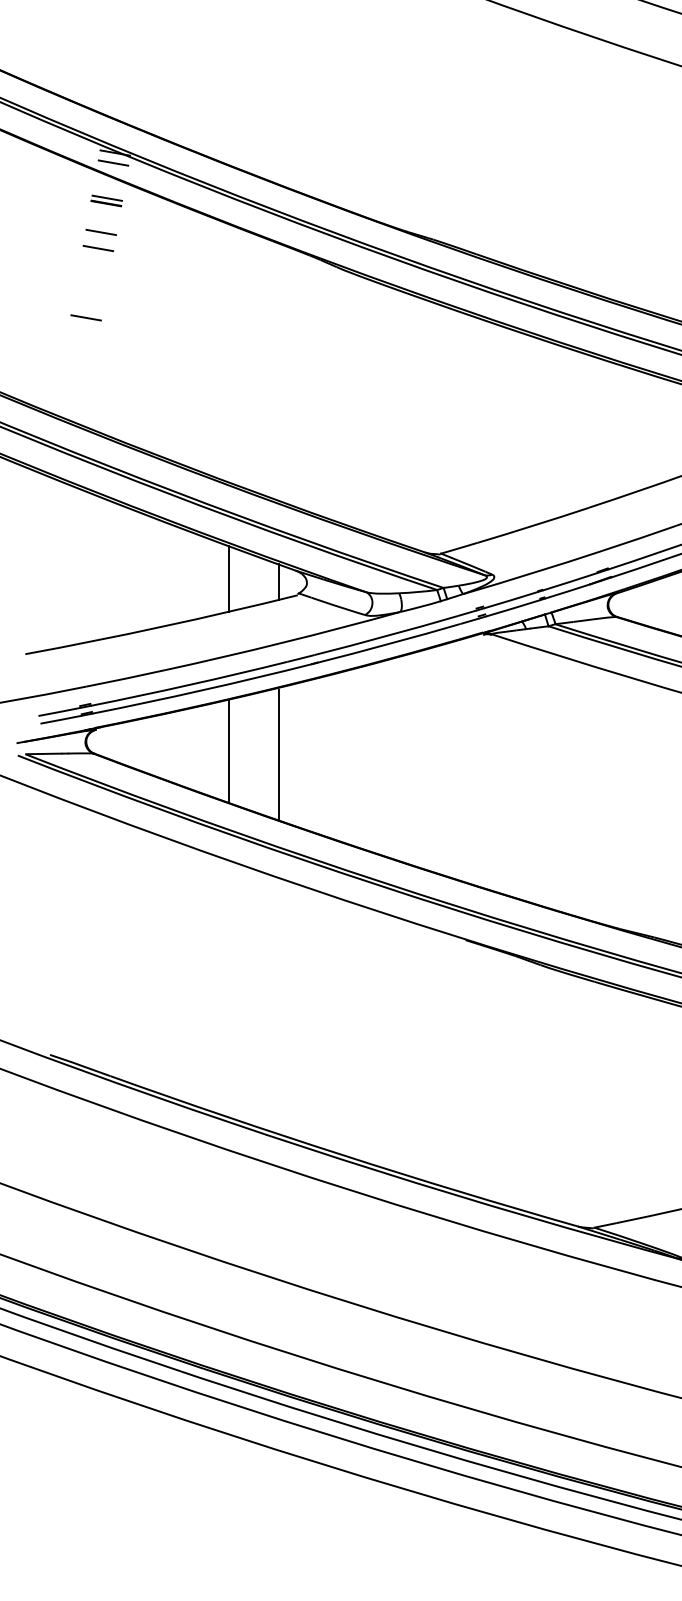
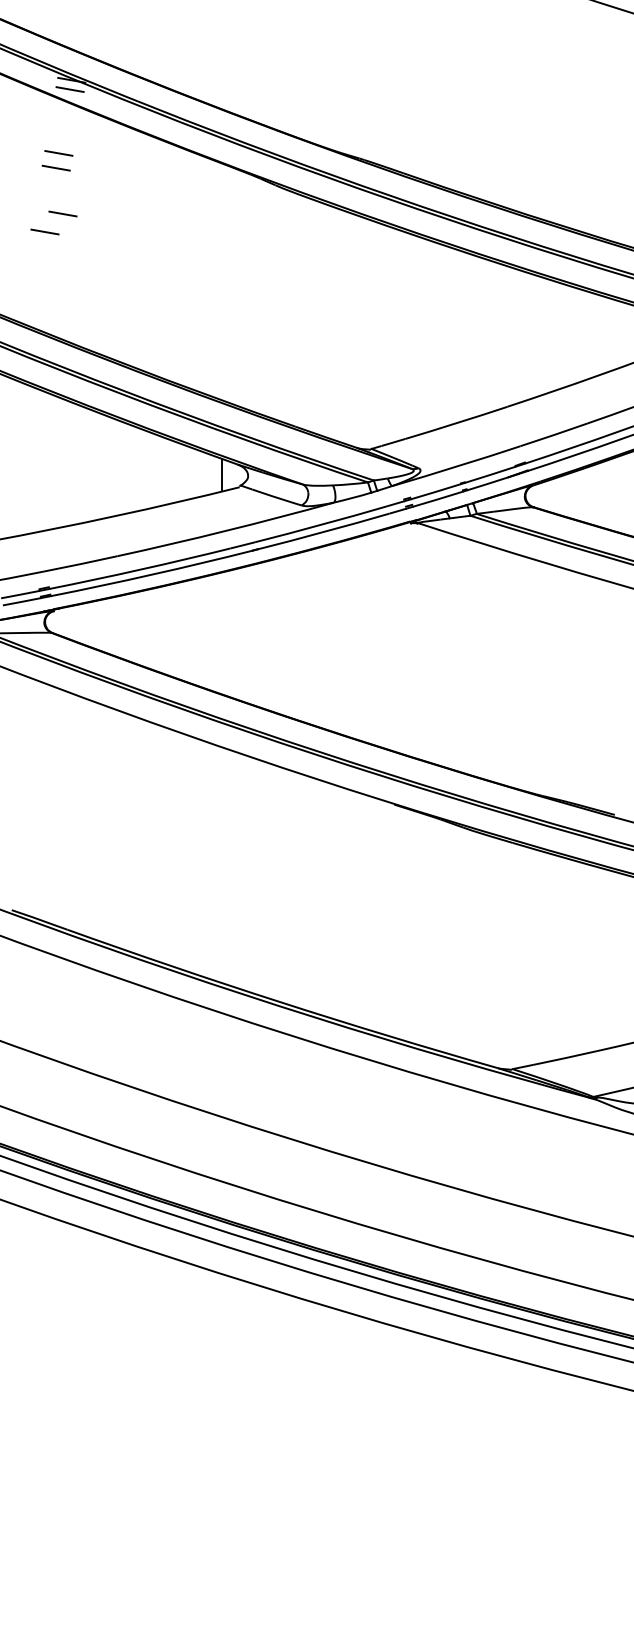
part: (106, 201) -> (63, 124), removed
line: (105, 297) -> (62, 213), added
line: (229, 579) -> (176, 472), removed
line: (229, 752) -> (176, 631), removed
line: (279, 755) -> (222, 634), removed

